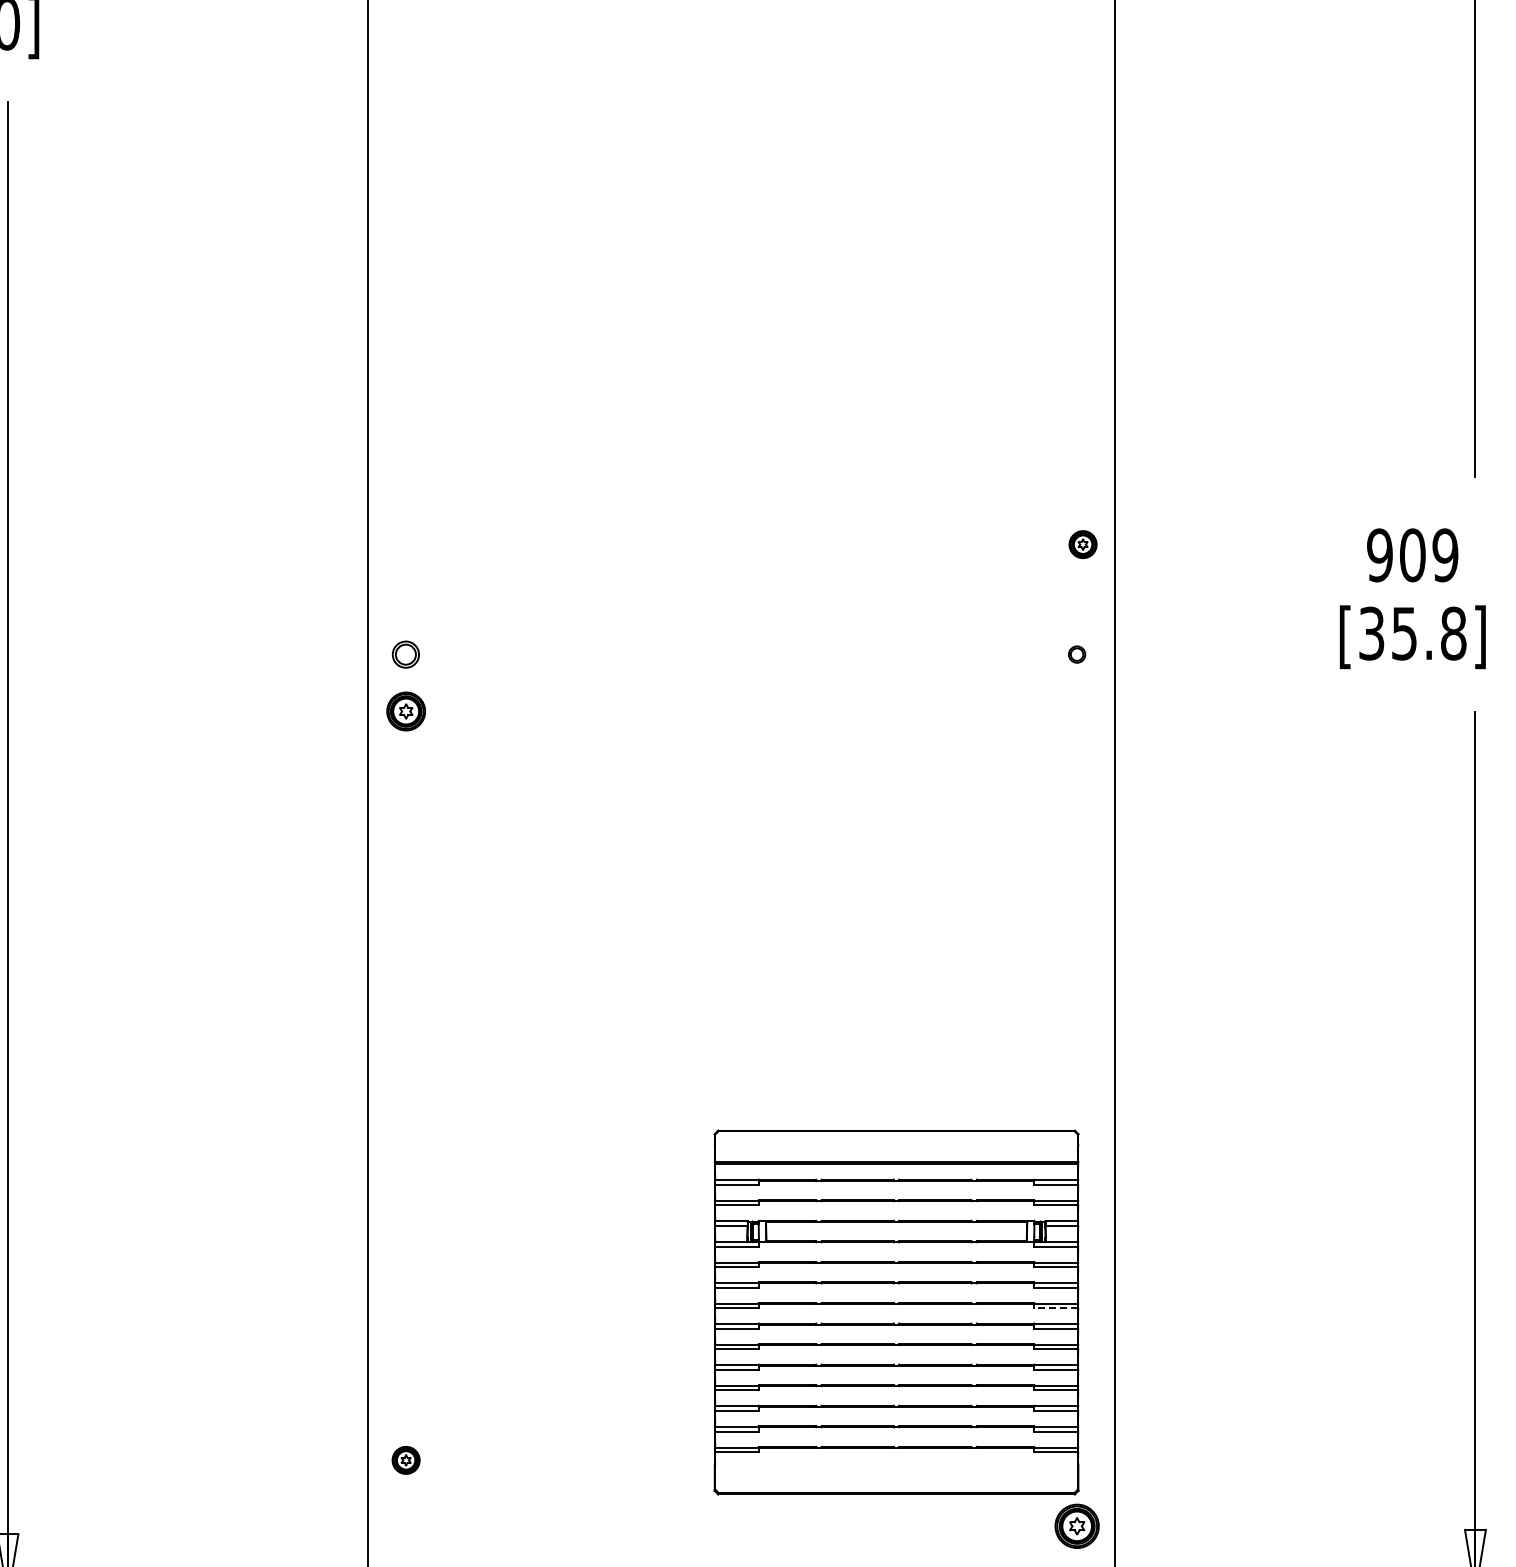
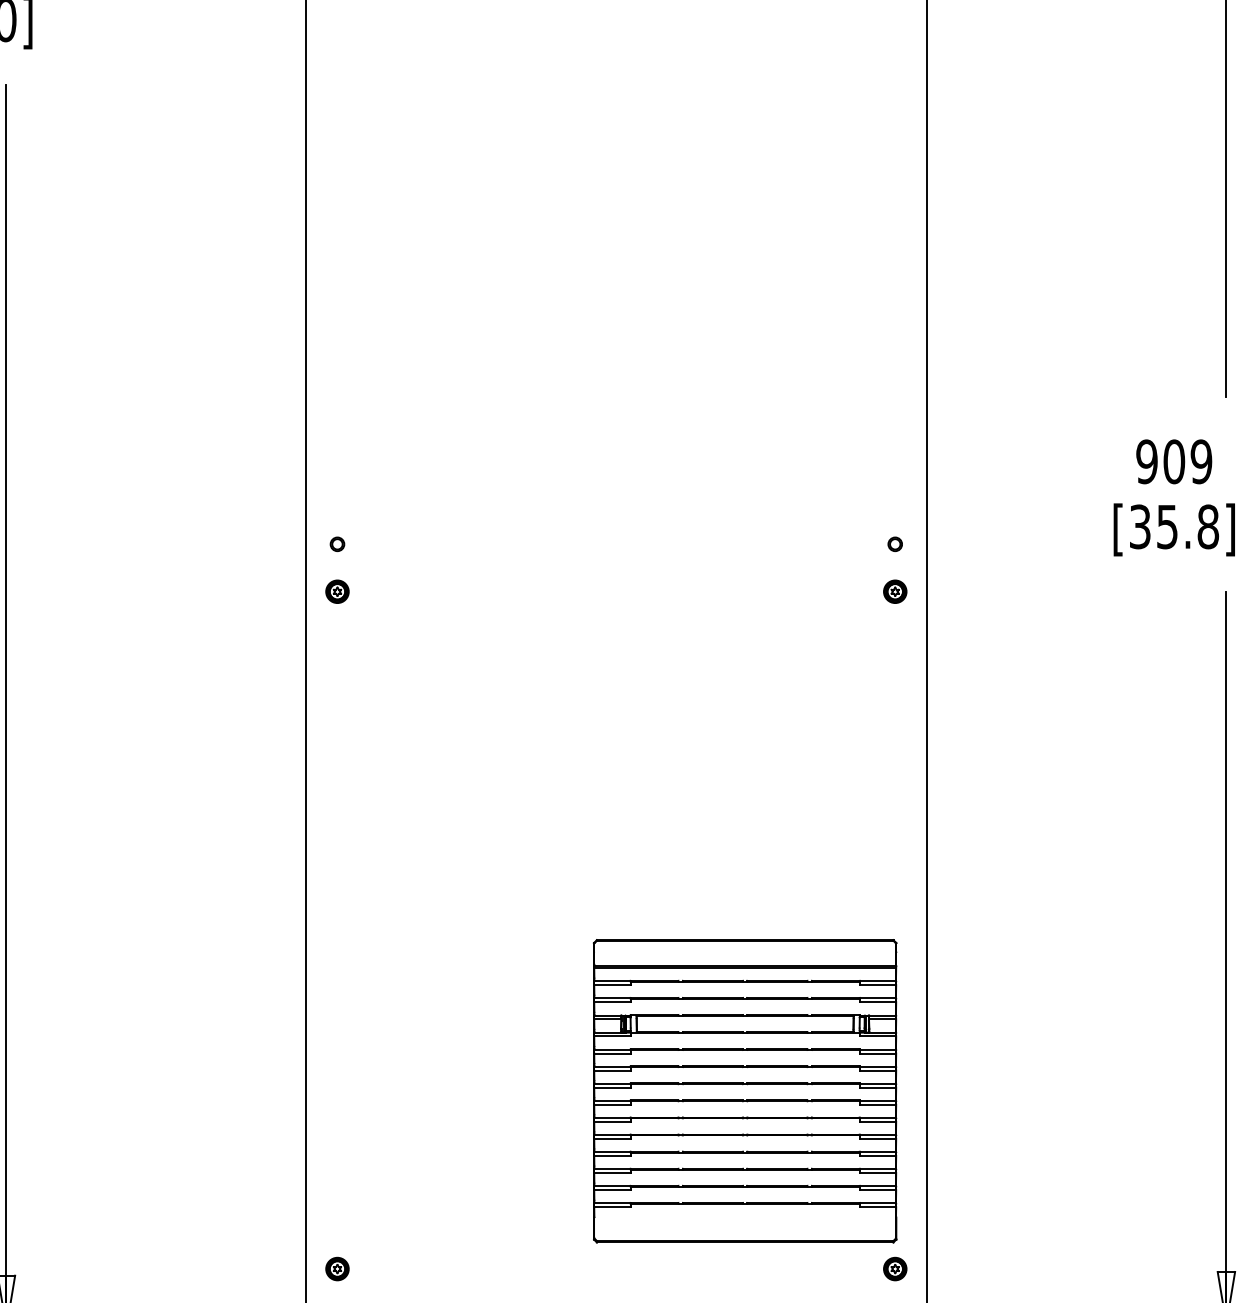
part: (1082, 544) -> (894, 591), moved
circle: (406, 654) -> (337, 544), size x0.62
part: (405, 711) -> (336, 591), size x0.71
line: (1056, 1308) -> (878, 1087), dashed -> solid
part: (405, 1460) -> (336, 1269), moved
part: (1076, 1526) -> (894, 1269), size x0.62

